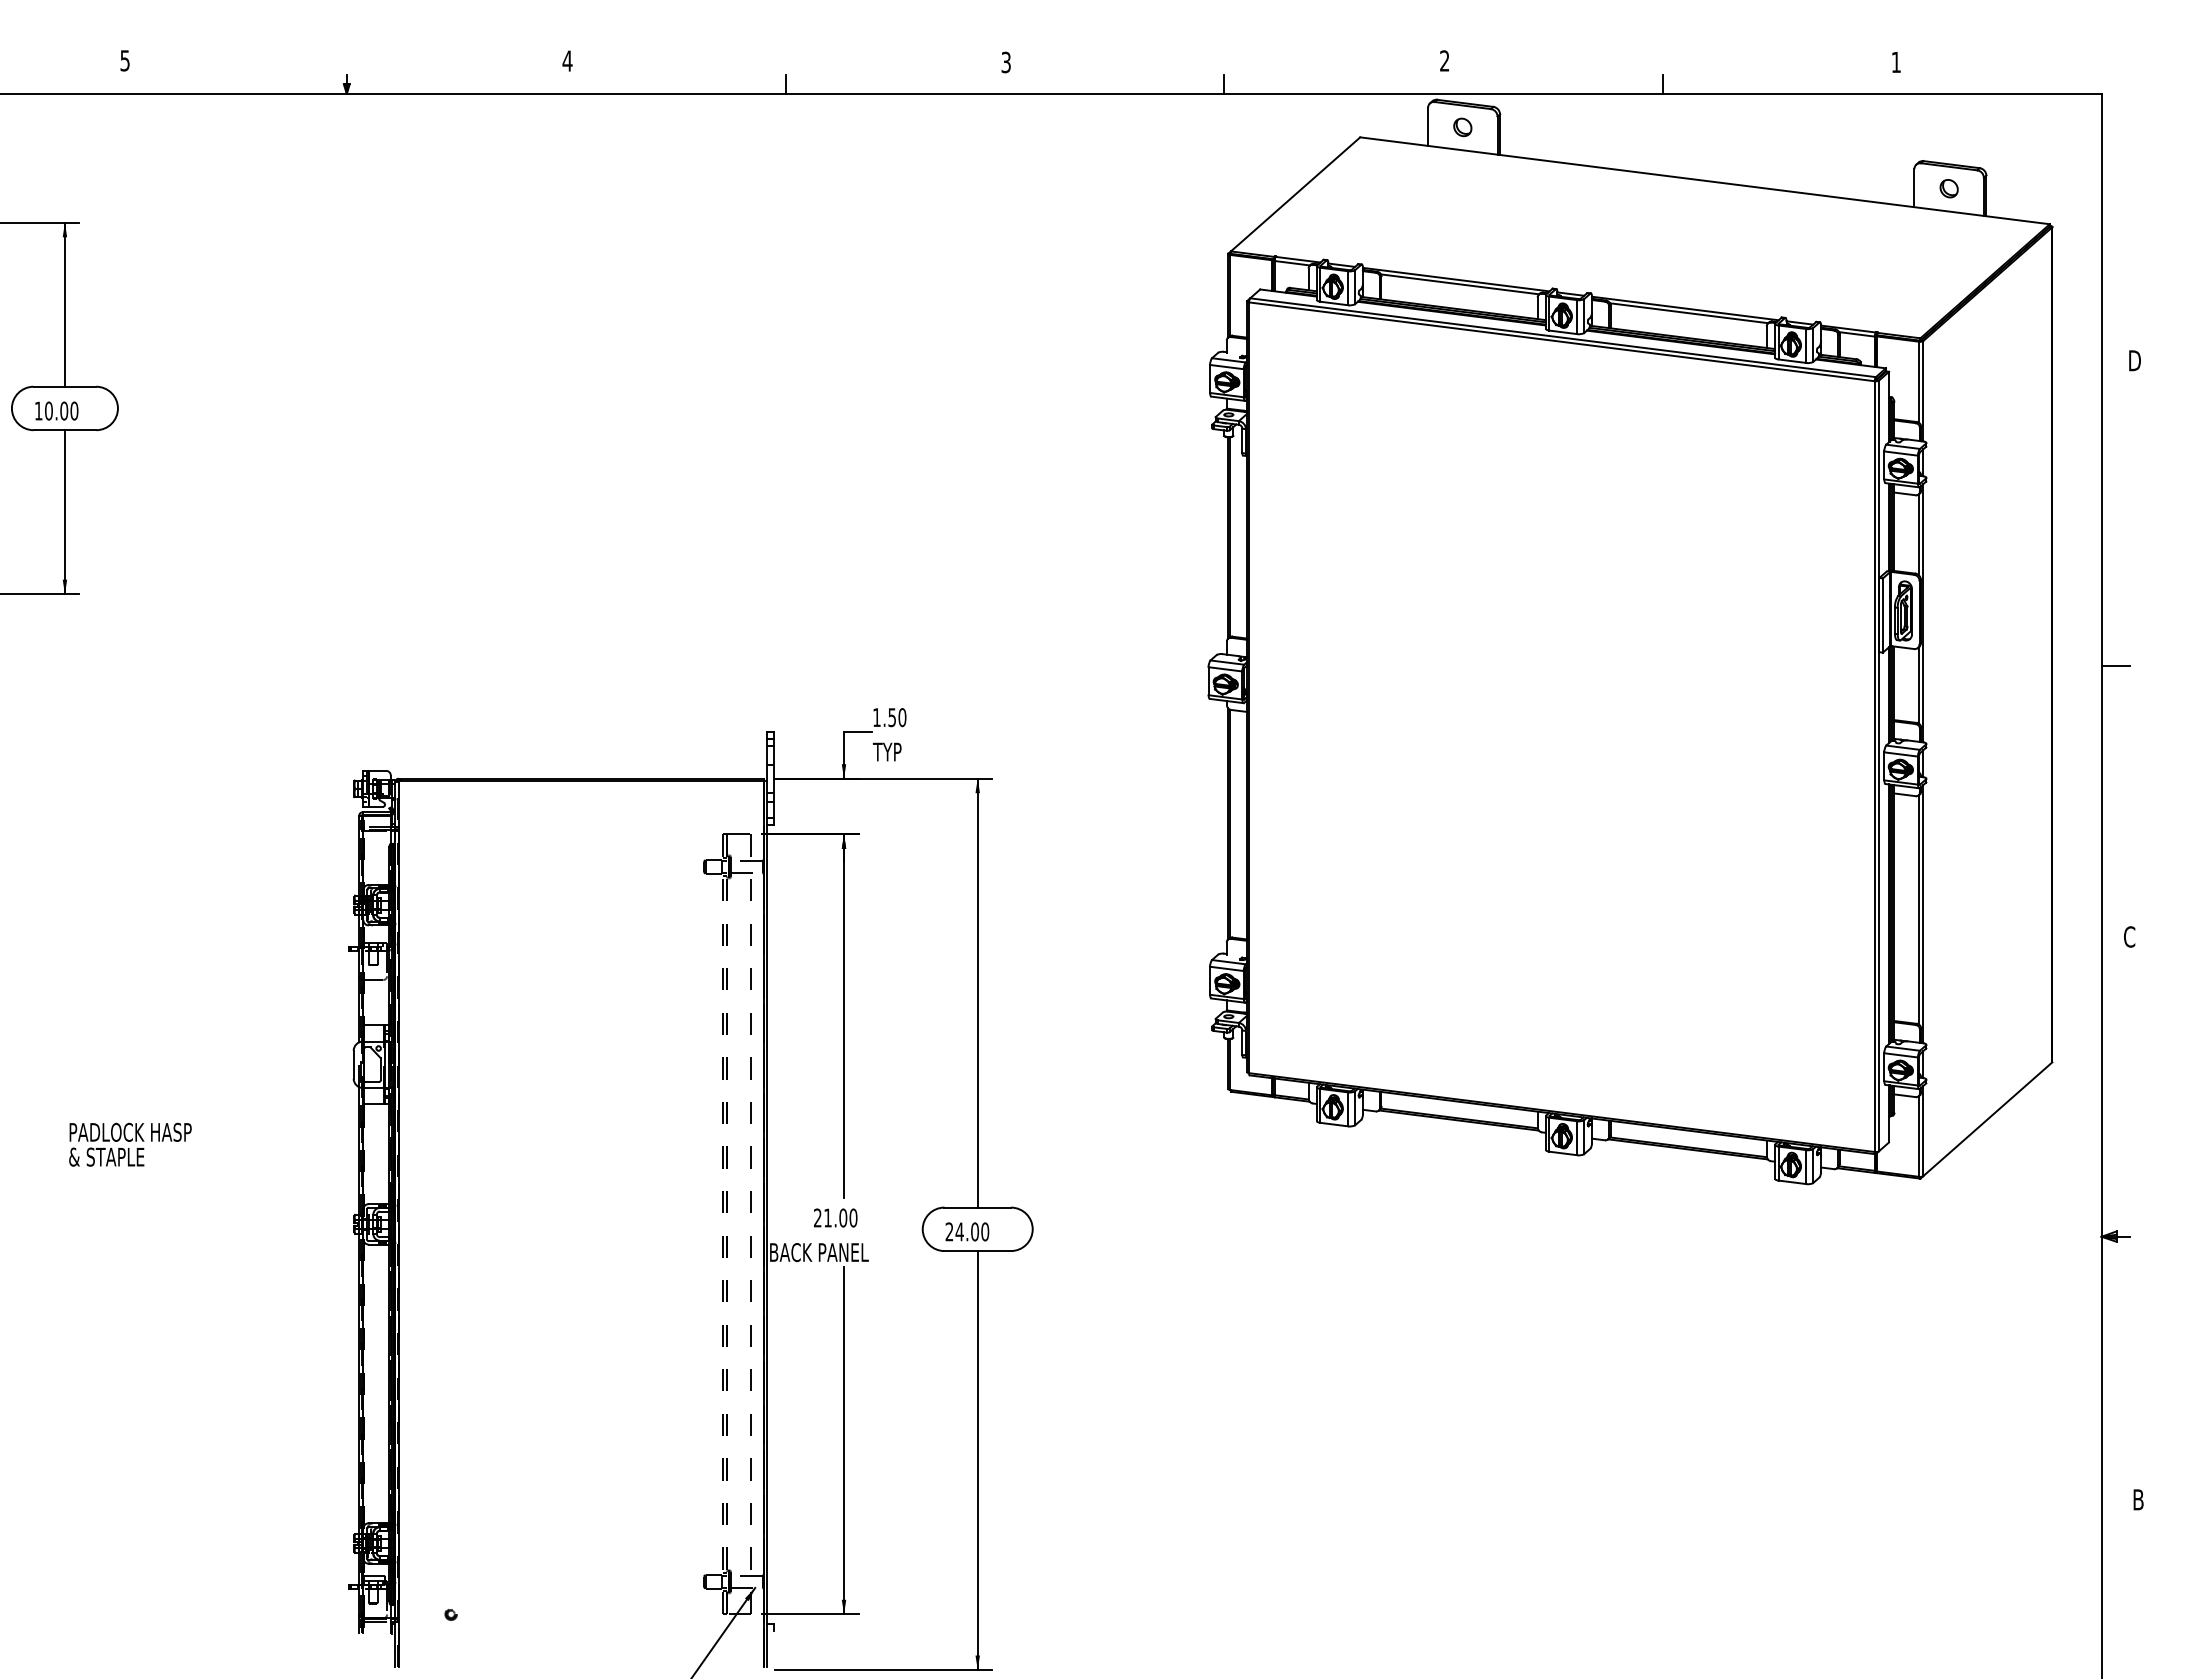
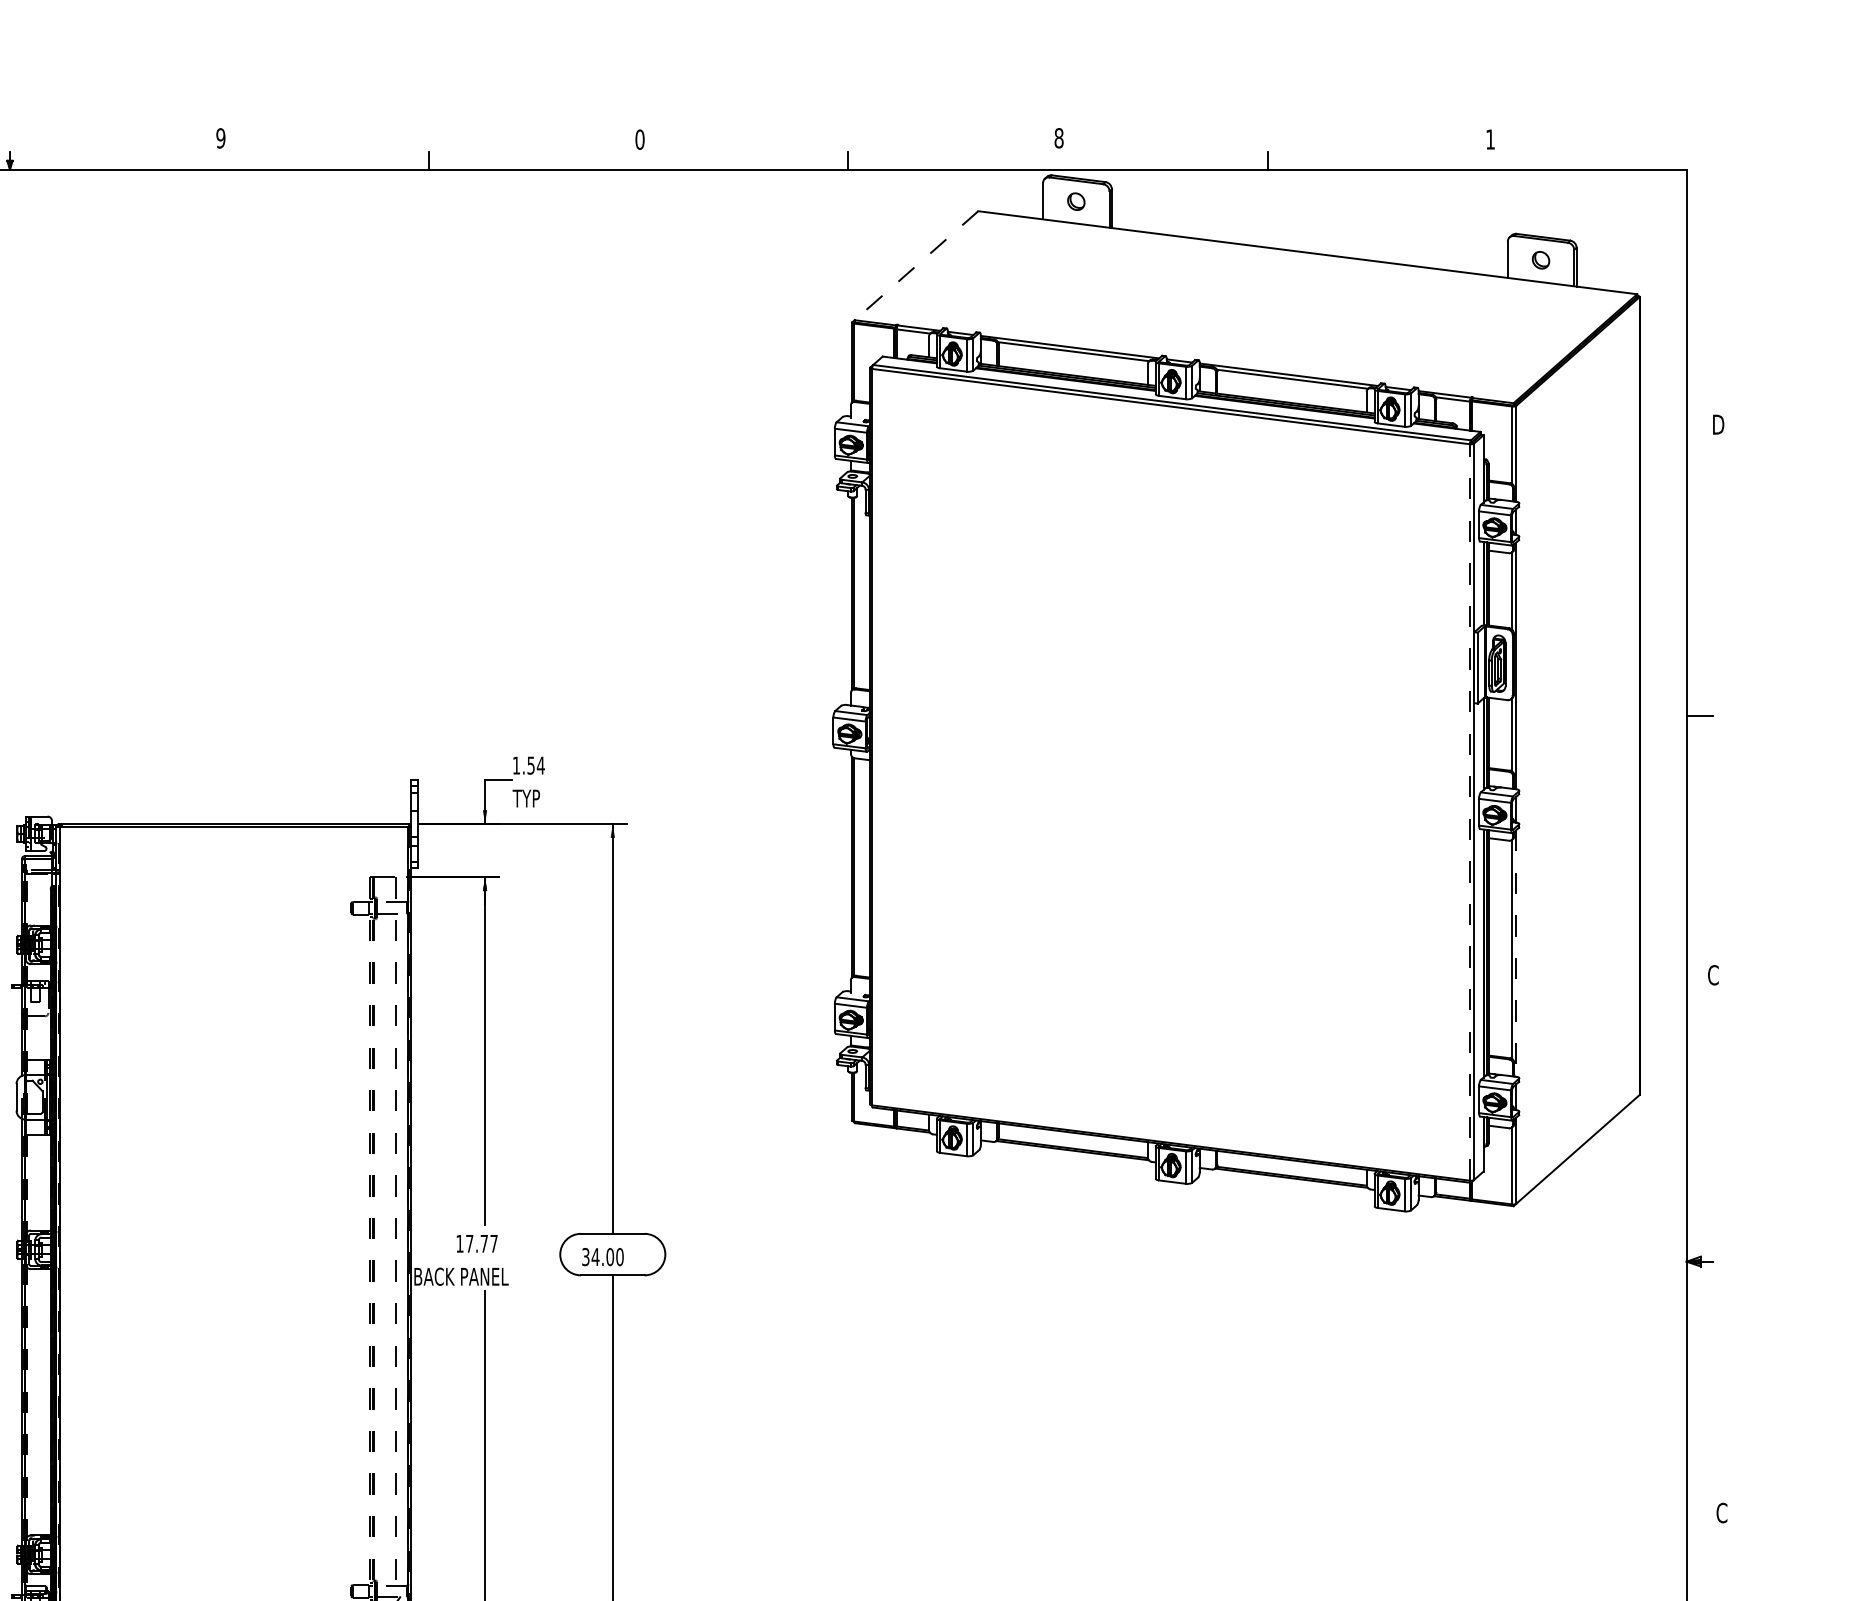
text: (567, 60) -> (220, 137), 4 -> 9
text: (1444, 60) -> (1058, 137), 2 -> 8
text: (1006, 62) -> (640, 139), 3 -> 0
line: (1295, 194) -> (916, 265), solid -> dashed
text: (902, 717) -> (540, 765), 1.50 -> 1.54
line: (1874, 766) -> (1469, 812), solid -> dashed
line: (1923, 914) -> (1516, 953), solid -> dashed
text: (835, 1217) -> (476, 1243), 21.00 -> 17.77
text: (949, 1231) -> (585, 1256), 24.00 -> 34.00
text: (2138, 1499) -> (1721, 1512), B -> C

